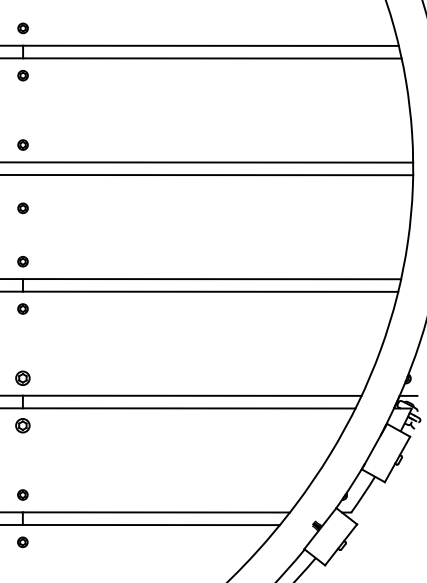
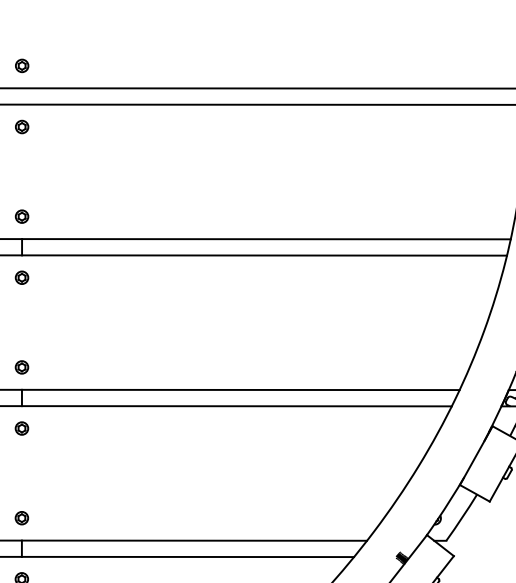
part: (22, 208) -> (21, 127), moved
part: (22, 378) -> (21, 367), size x0.71
part: (22, 425) -> (21, 428), size x0.71

